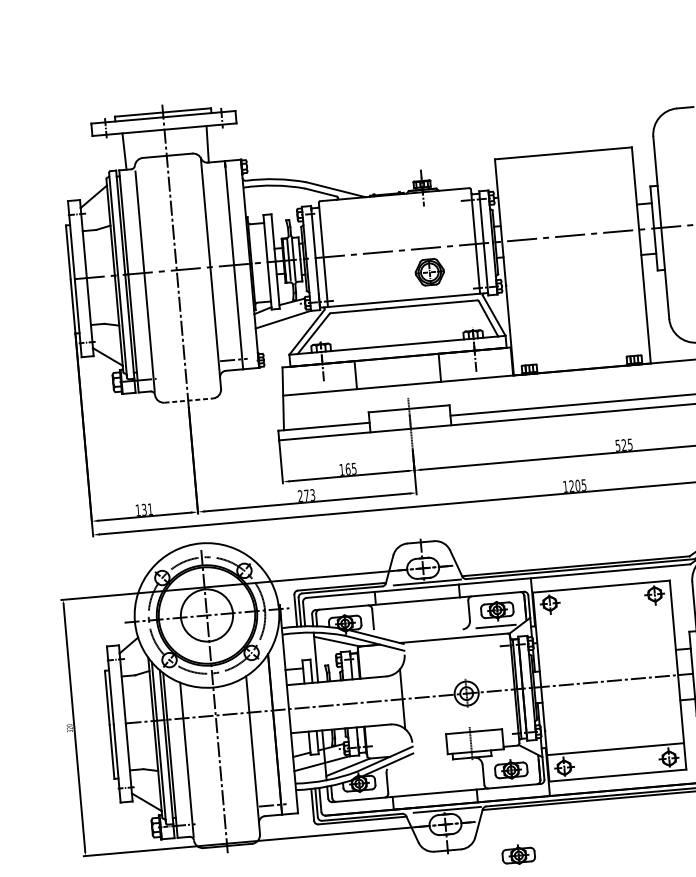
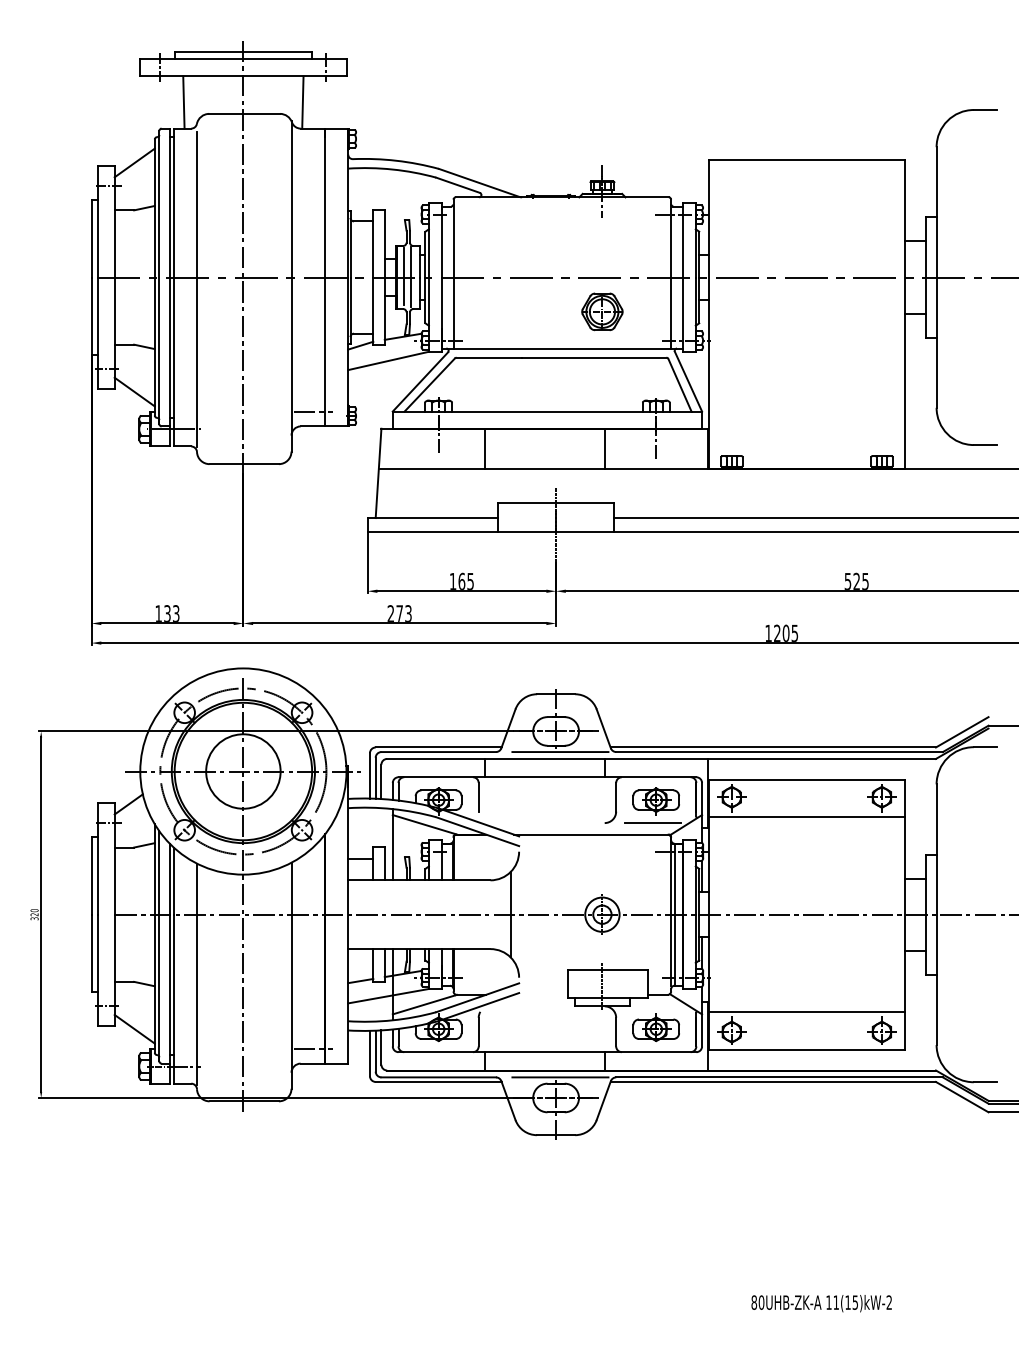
line: (189, 400) -> (244, 464), dashed -> solid
text: (150, 509) -> (176, 613), 131 -> 133
line: (603, 613) -> (806, 817), added
part: (518, 854) -> (655, 1149), removed

